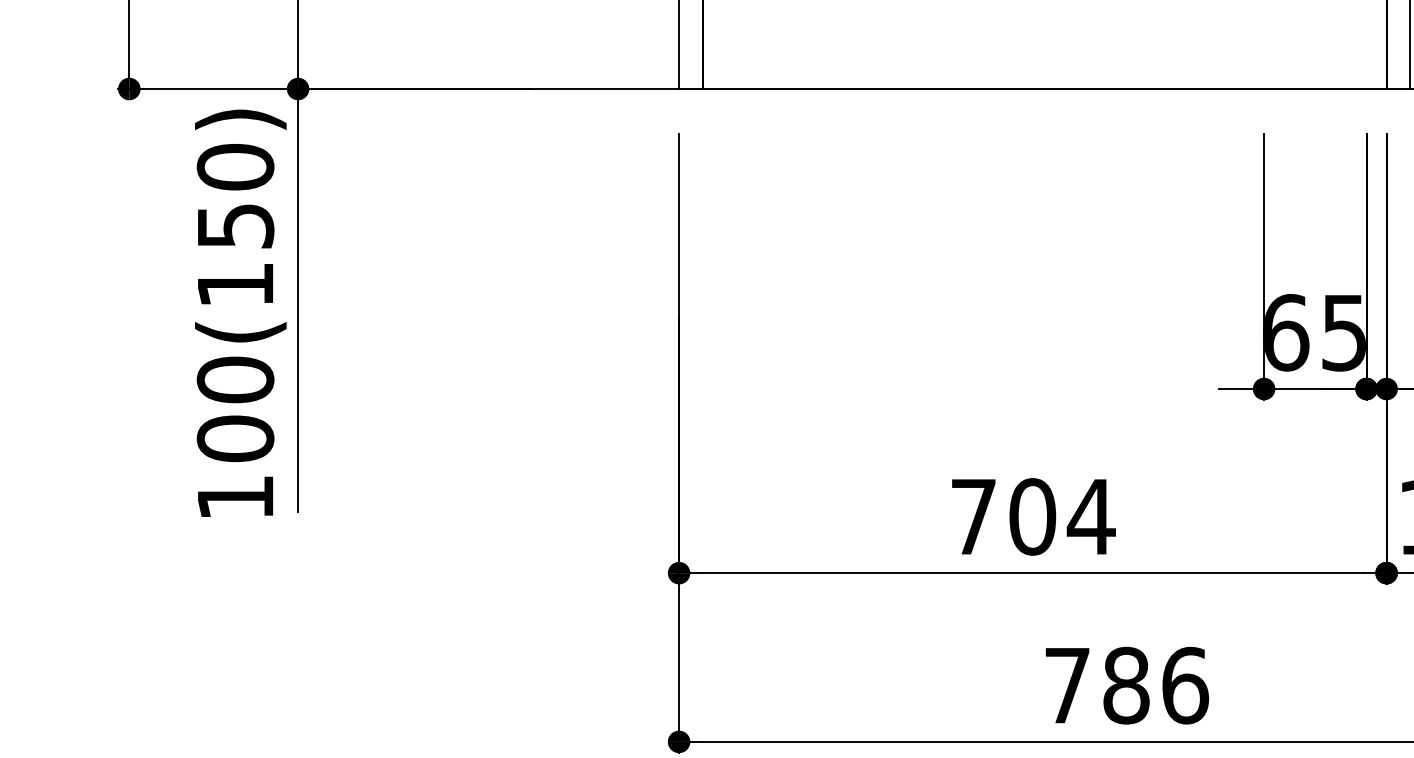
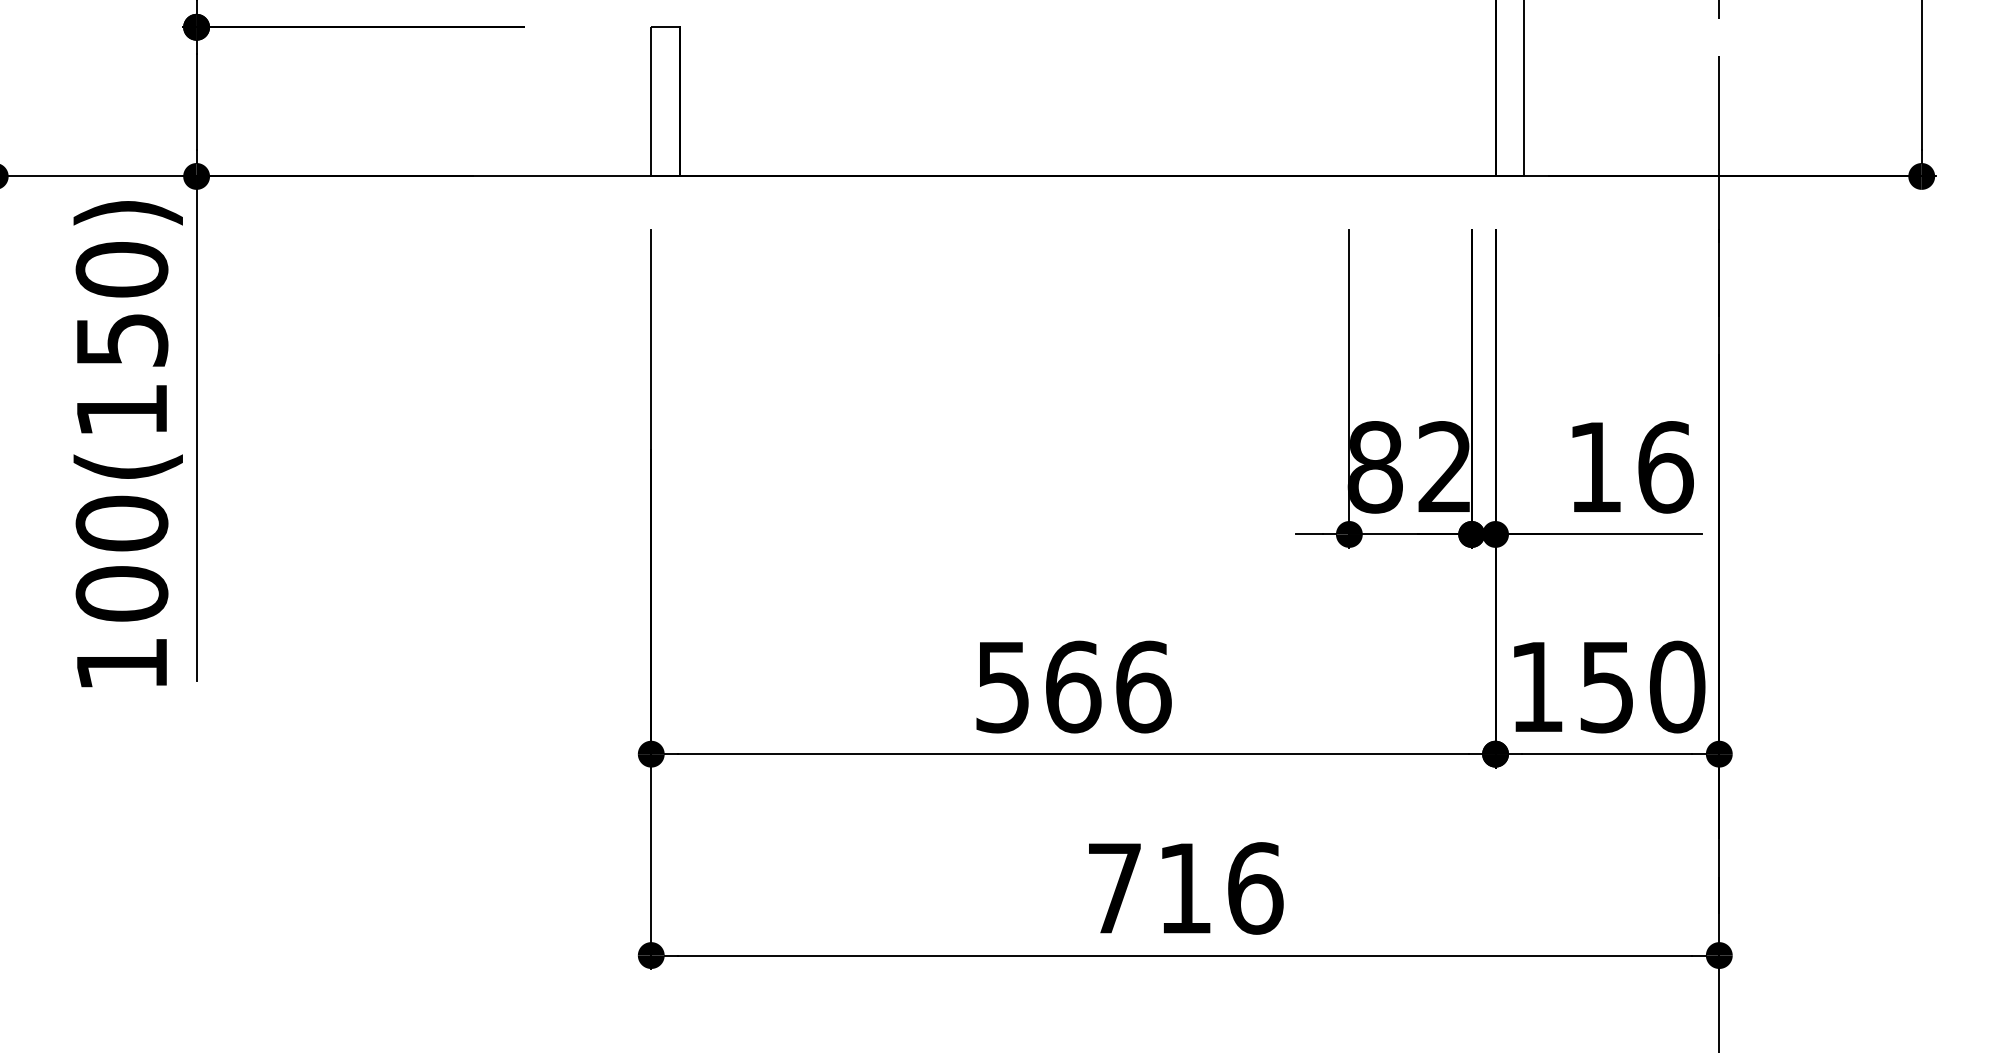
text: (1313, 332) -> (1408, 467), 65 -> 82
text: (1033, 516) -> (1074, 686), 704 -> 566
text: (1125, 685) -> (1184, 888), 786 -> 716

